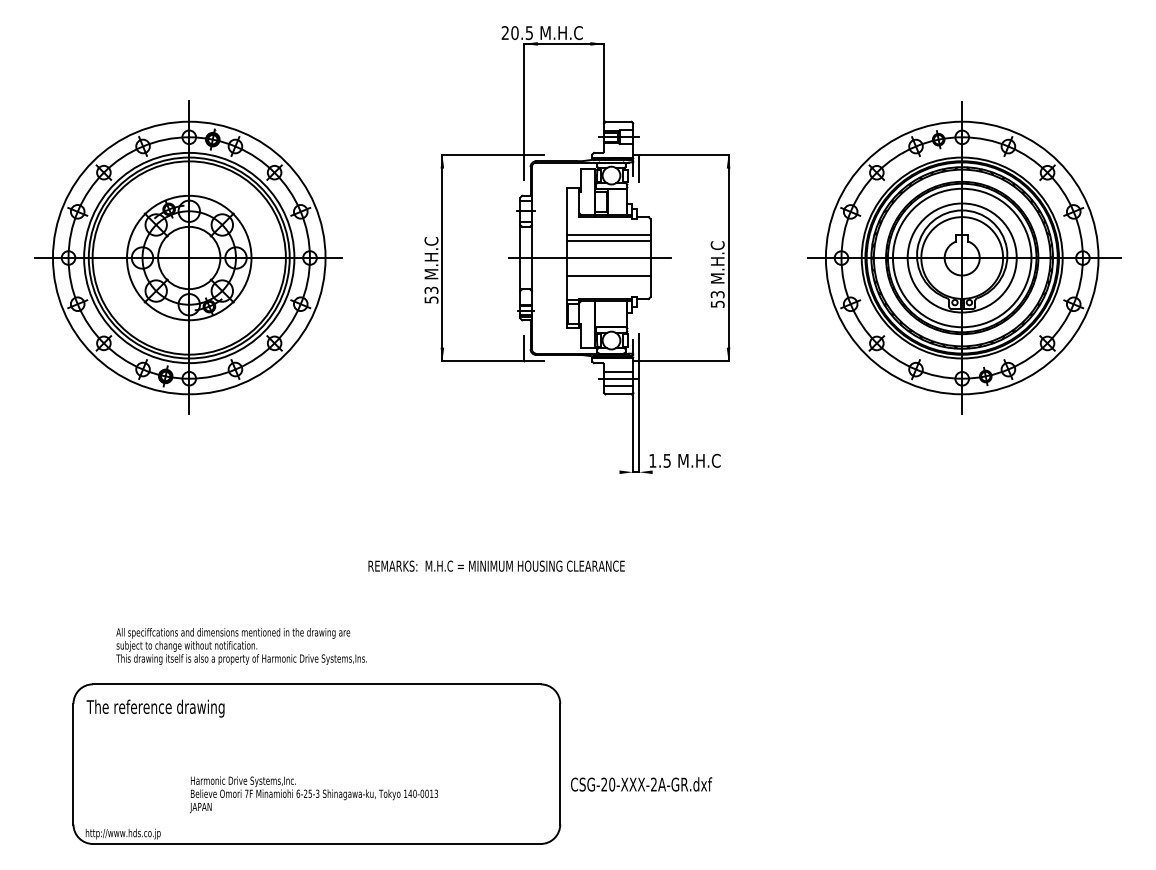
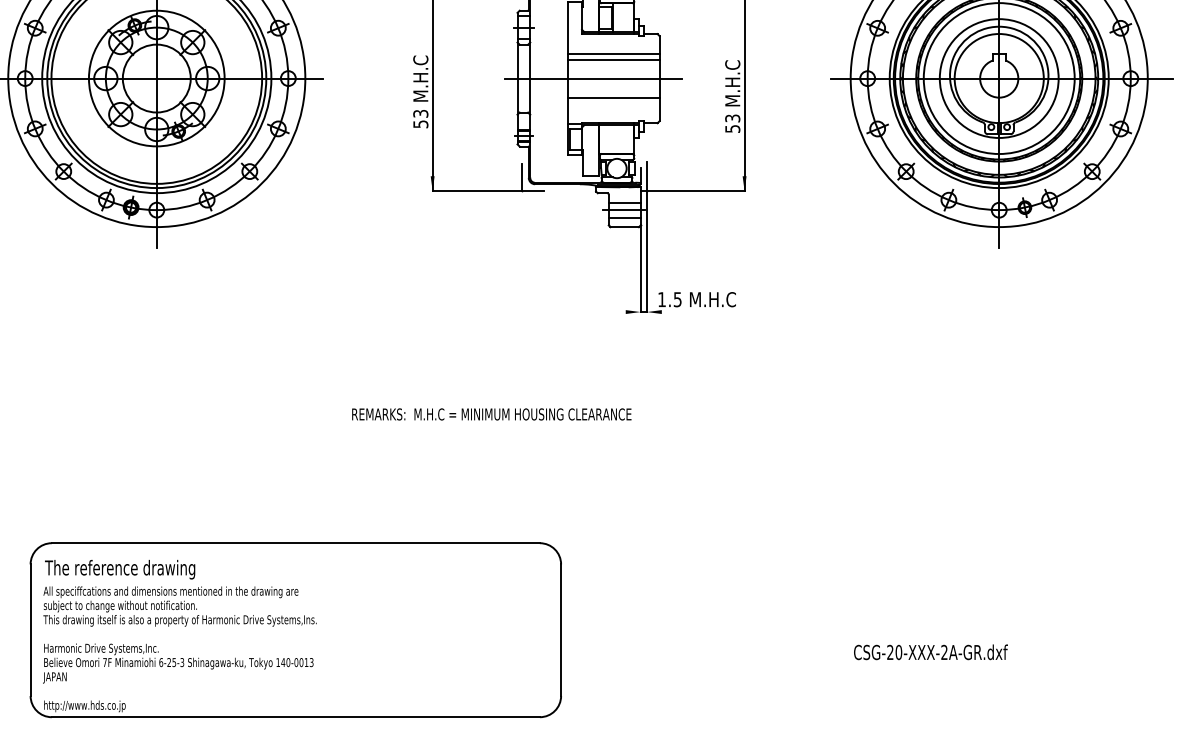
text: (241, 646) -> (179, 606), moved
text: (641, 784) -> (930, 652), moved
text: (313, 794) -> (177, 663), moved

